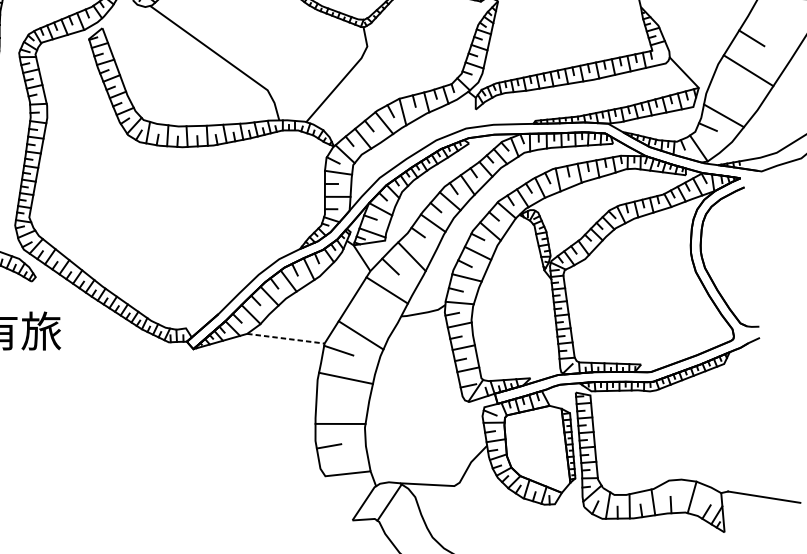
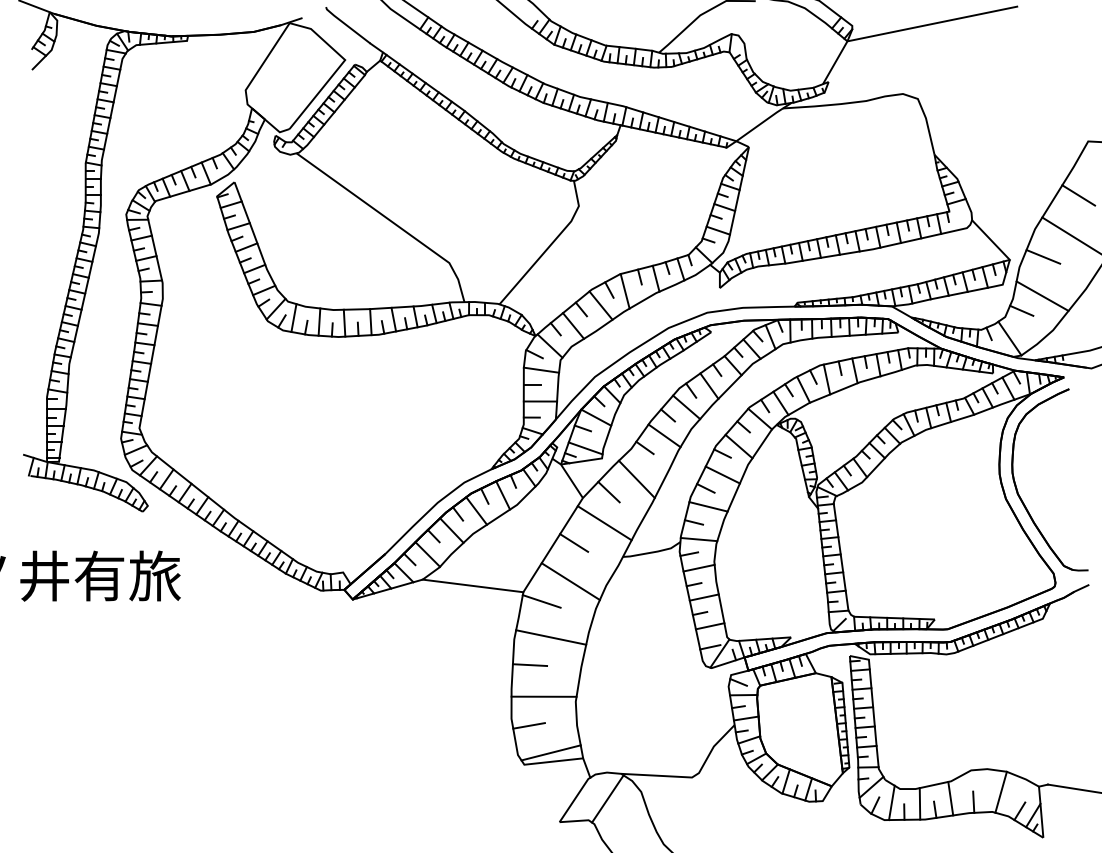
line: (724, 85) -> (1043, 256), added
line: (363, 305) -> (574, 542), added
line: (286, 338) -> (473, 585), dashed -> solid
line: (329, 399) -> (529, 665), added
line: (345, 466) -> (550, 752), added

